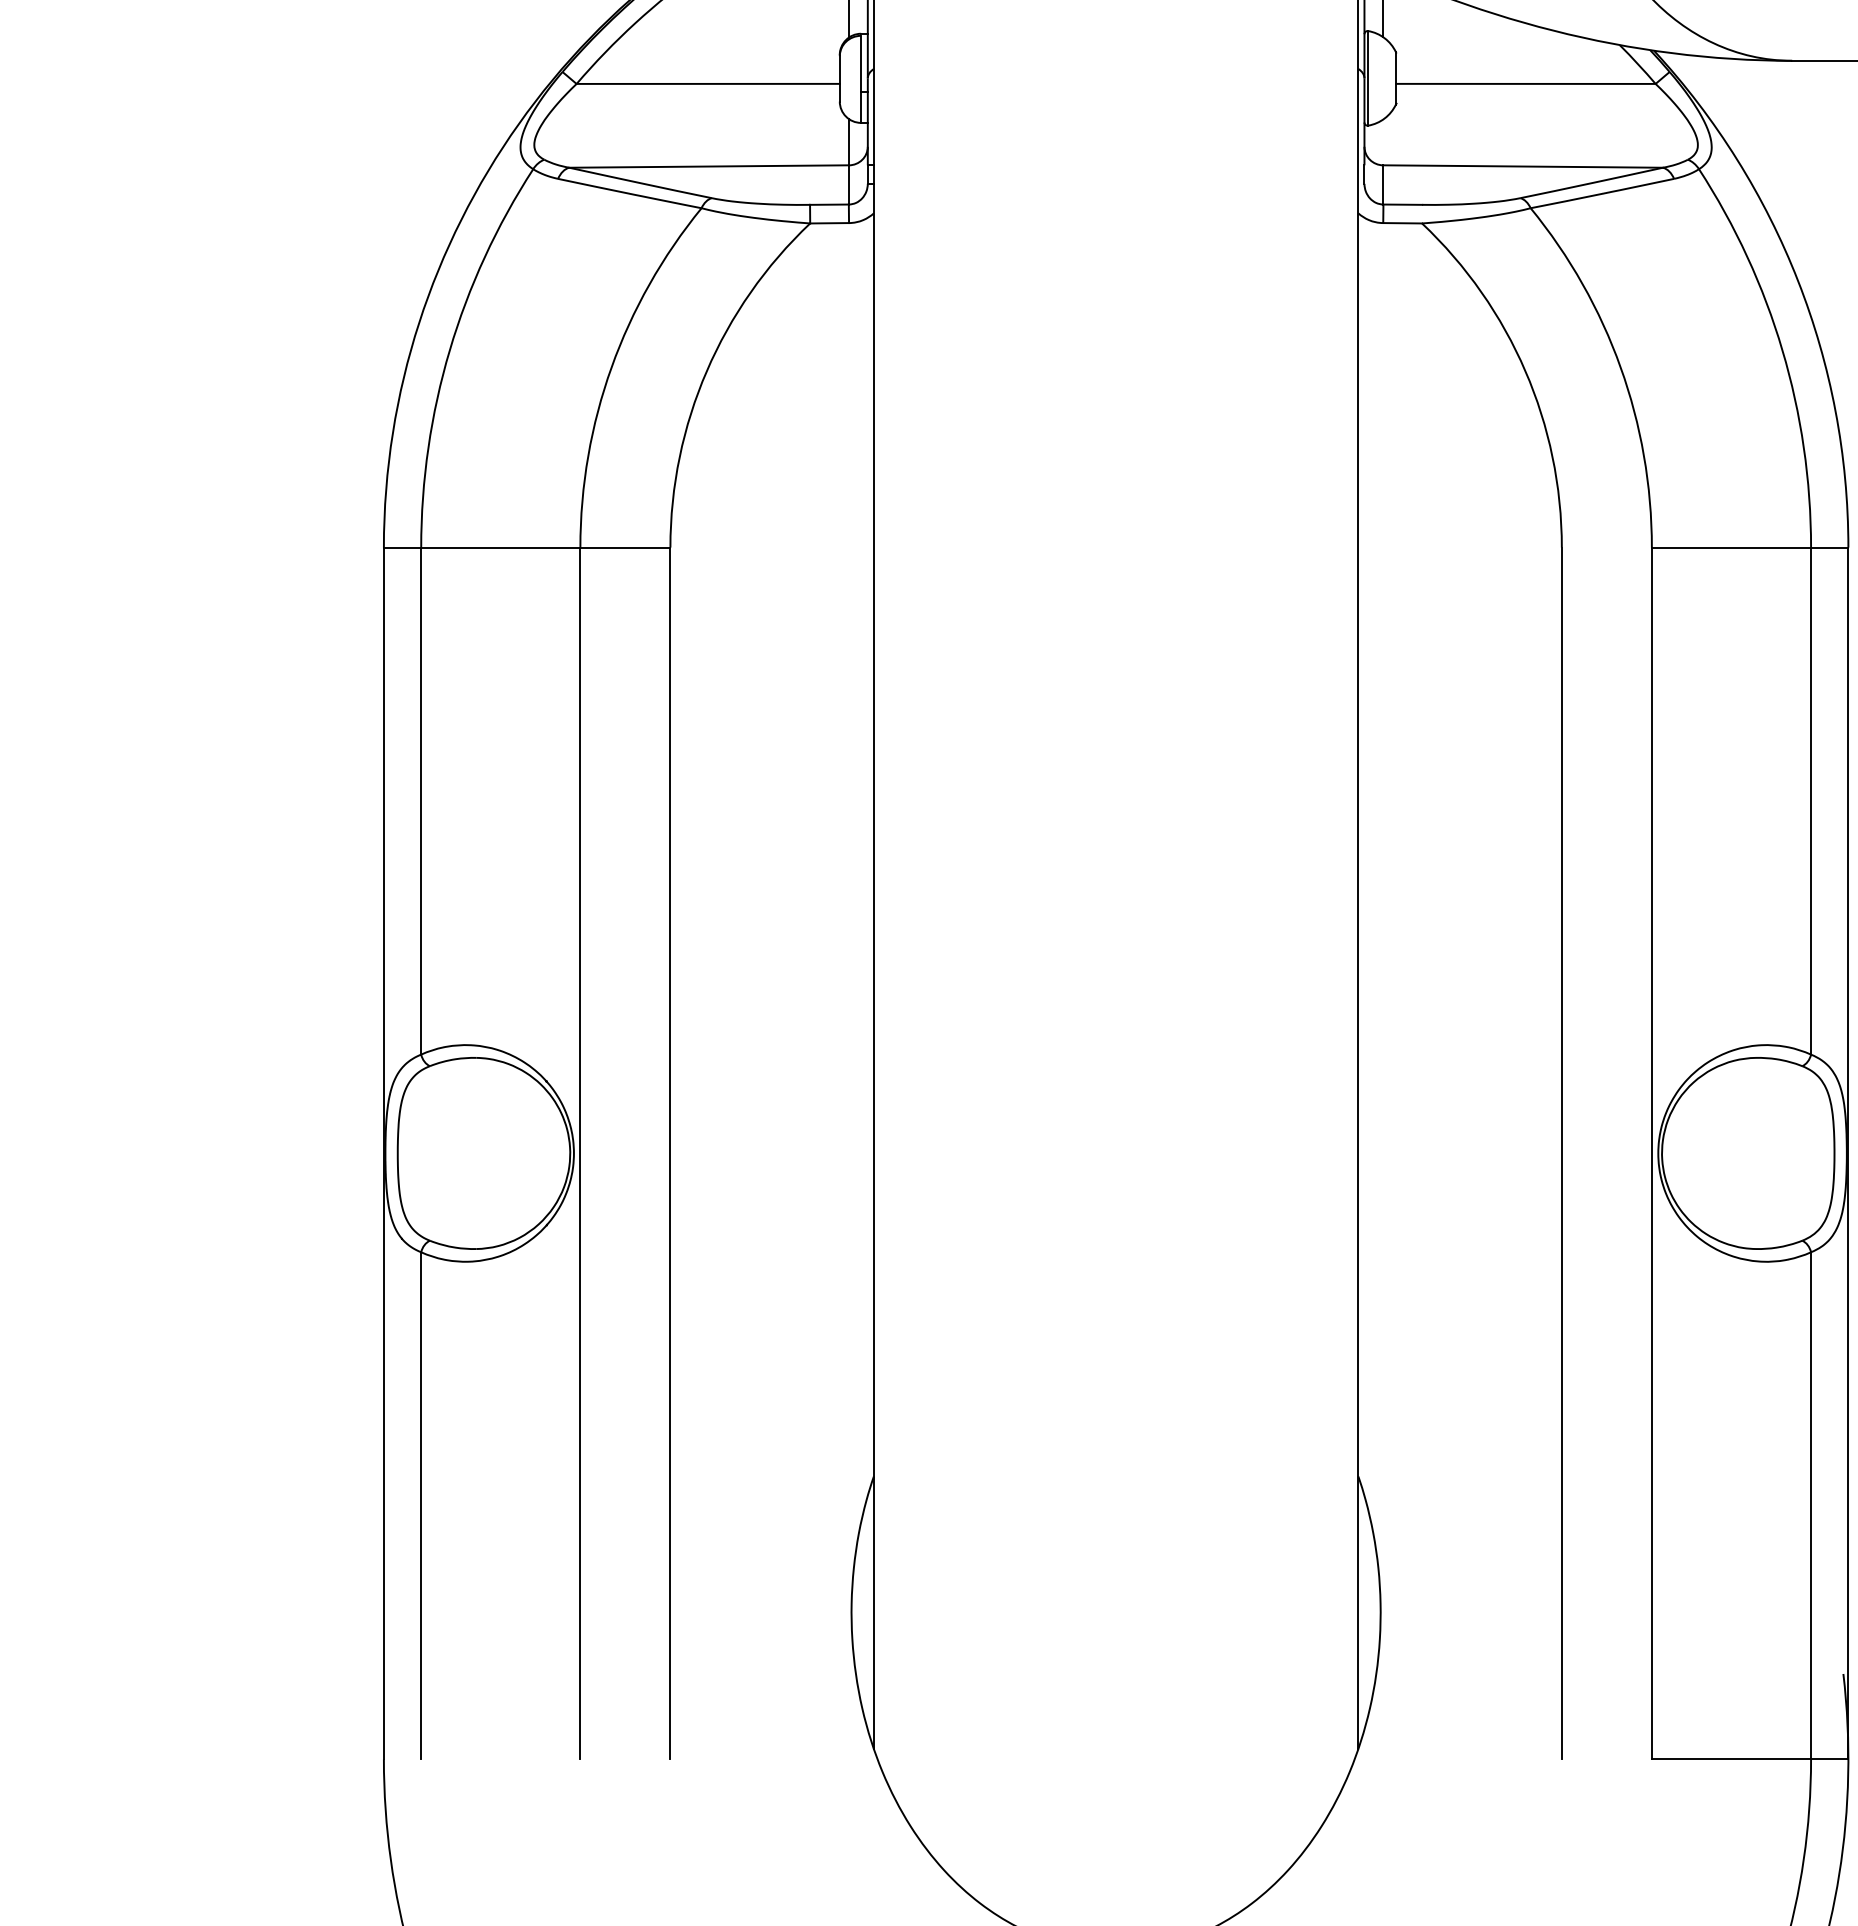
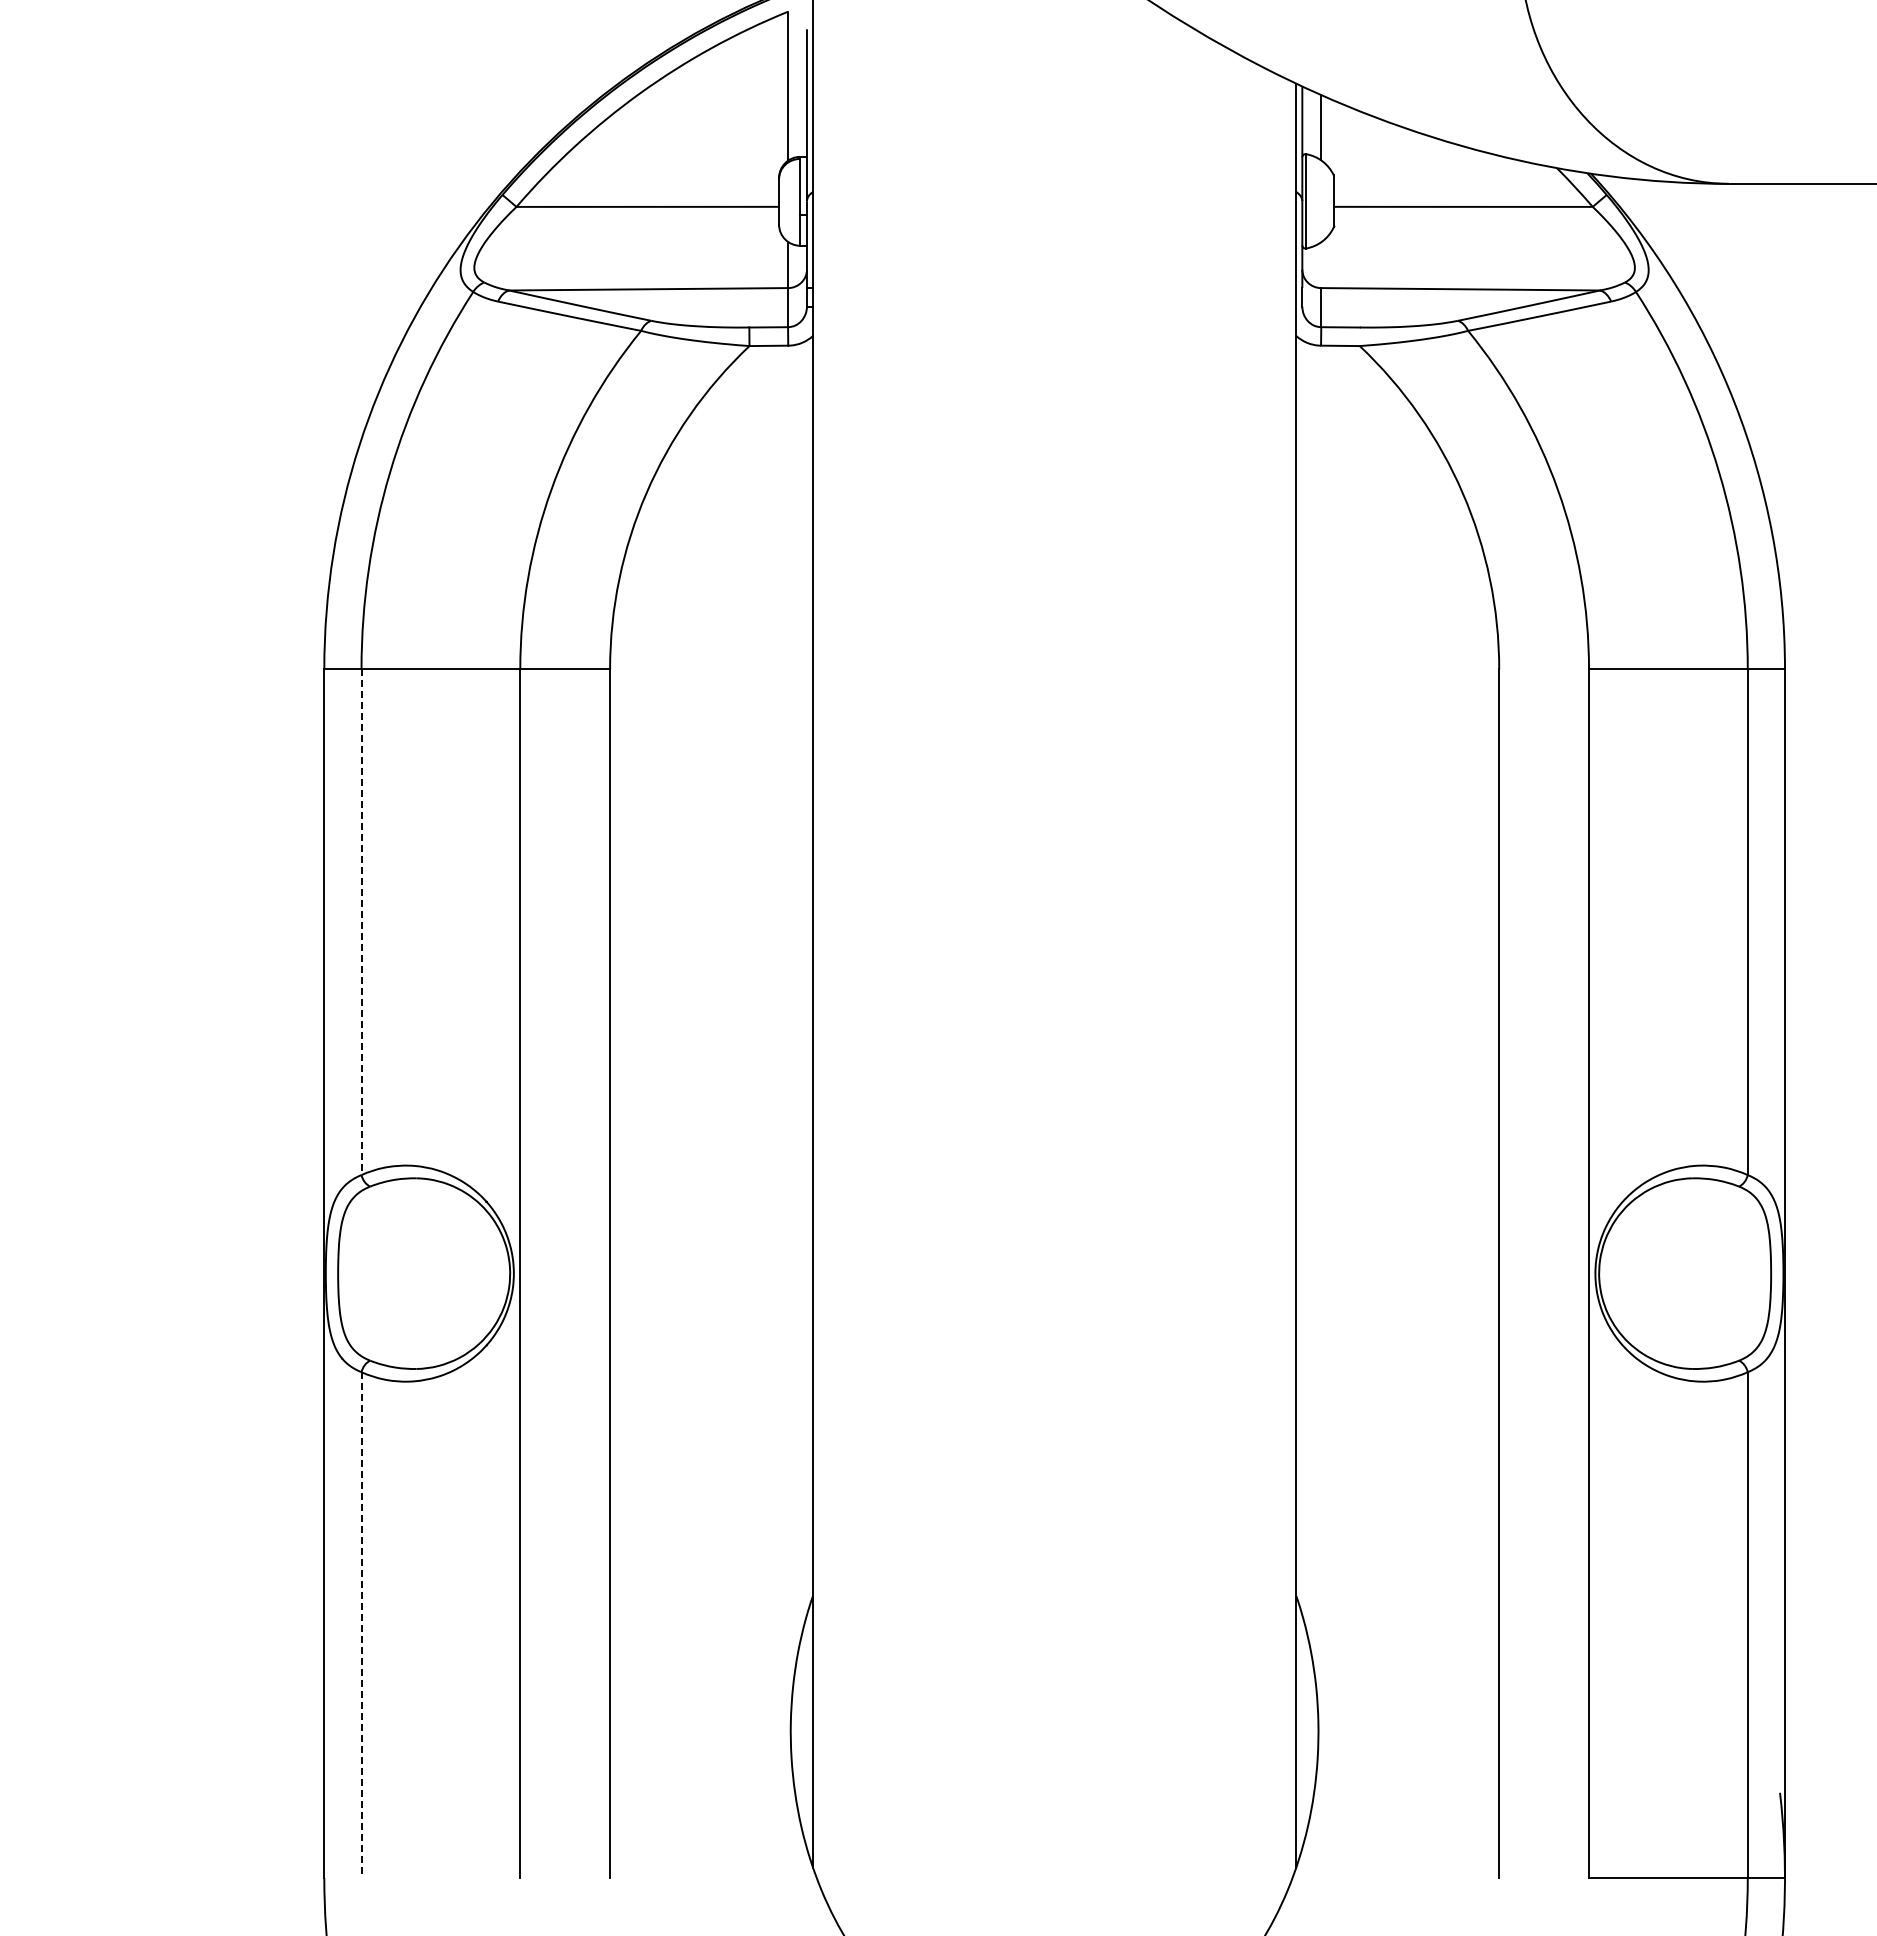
line: (421, 801) -> (361, 922), solid -> dashed
line: (421, 1506) -> (361, 1625), solid -> dashed

